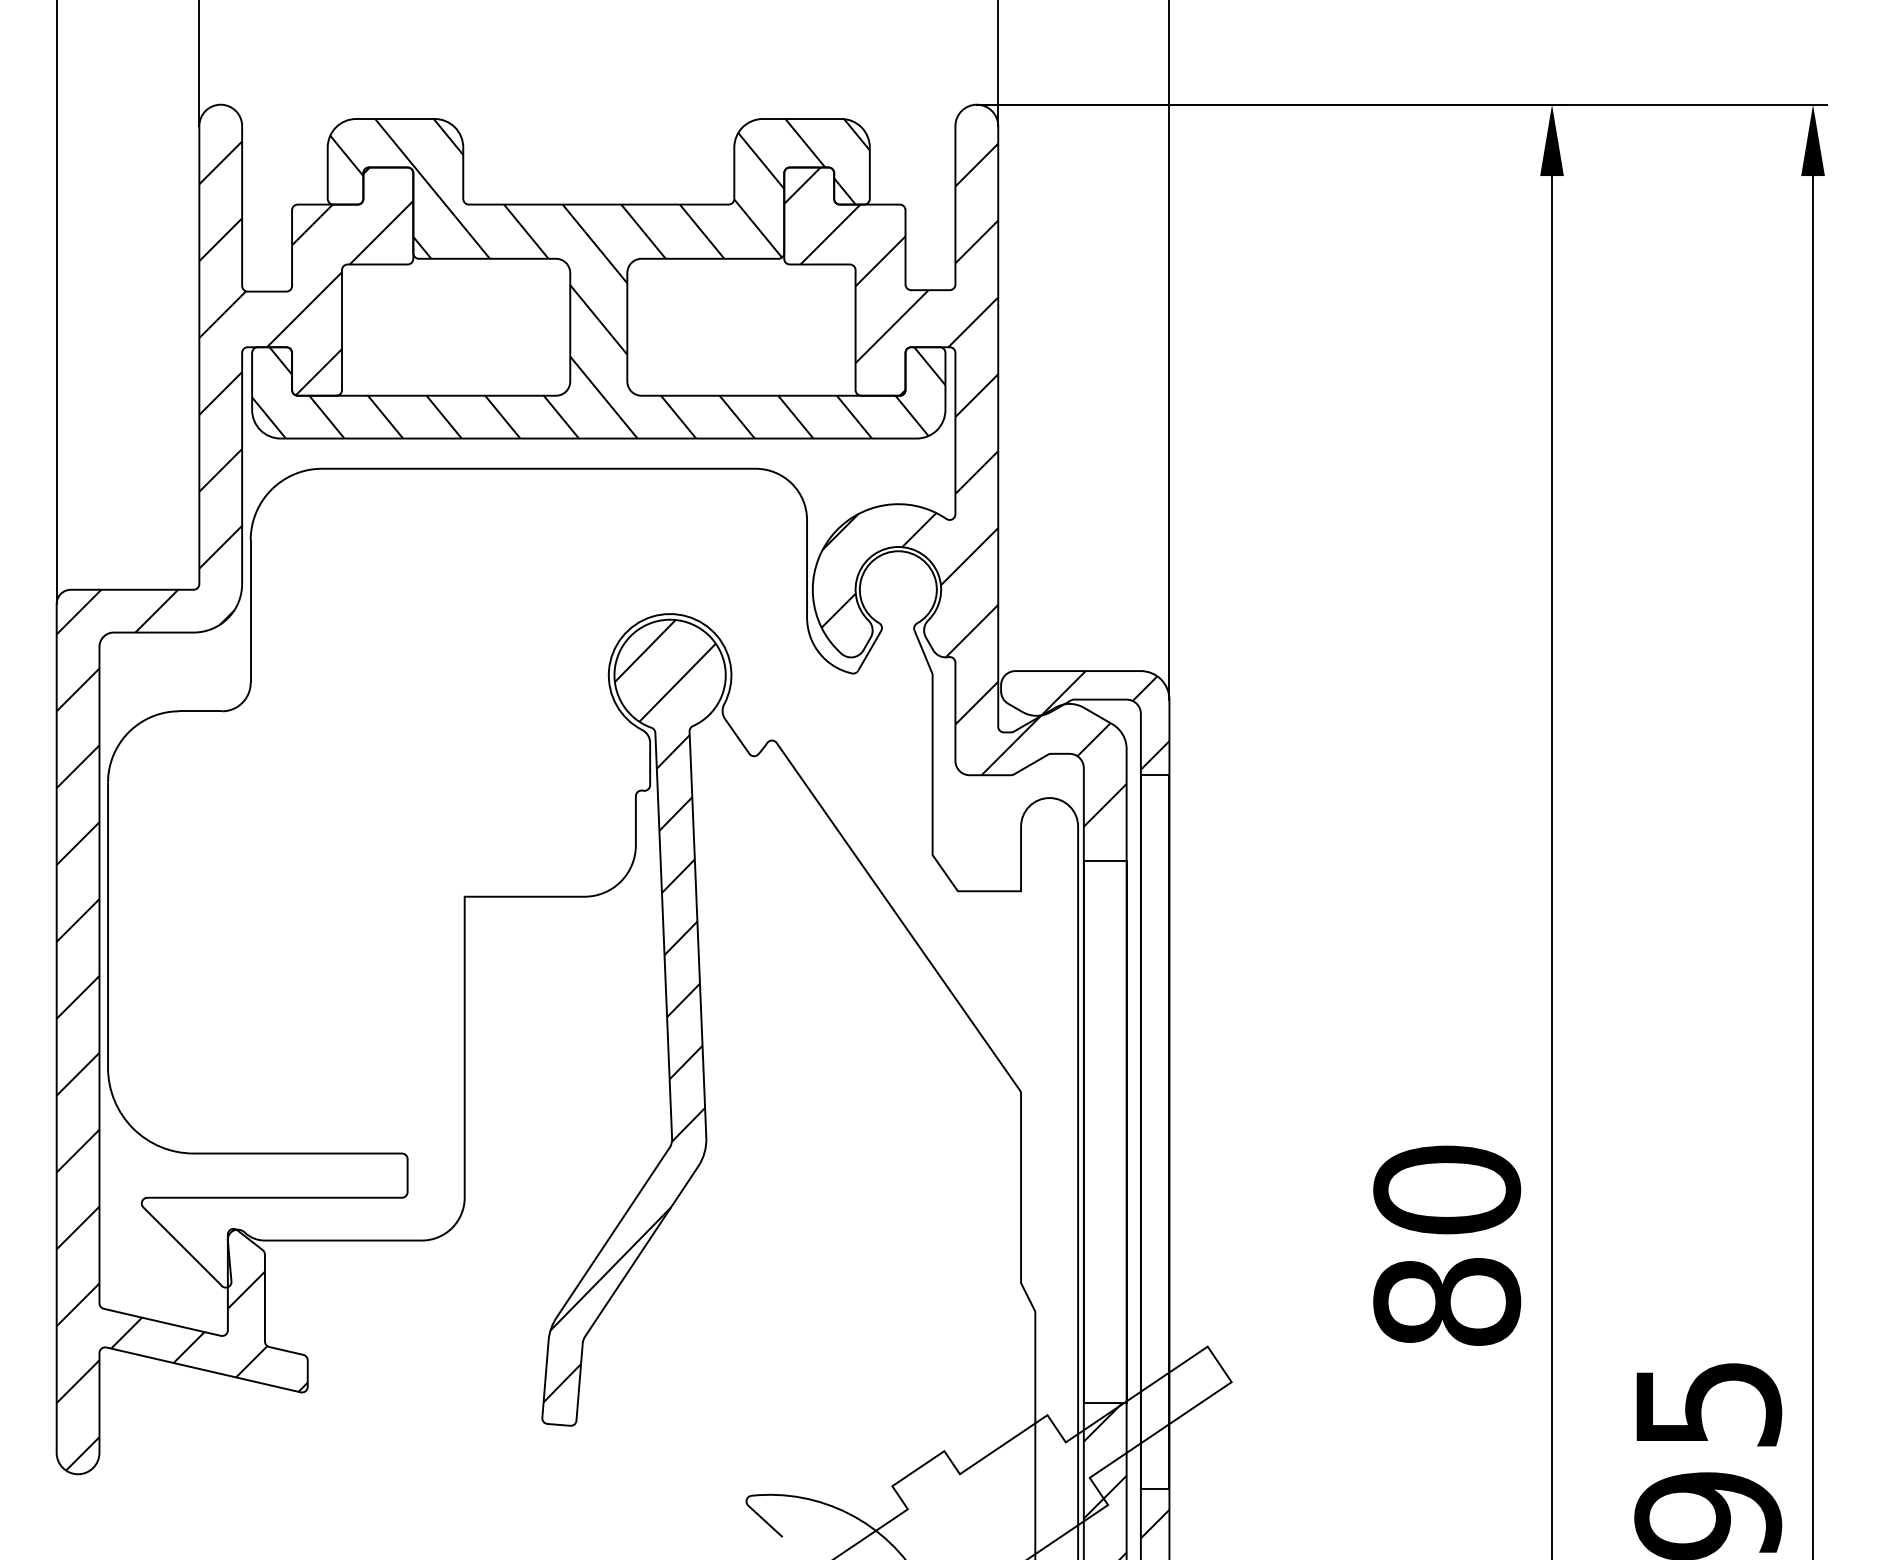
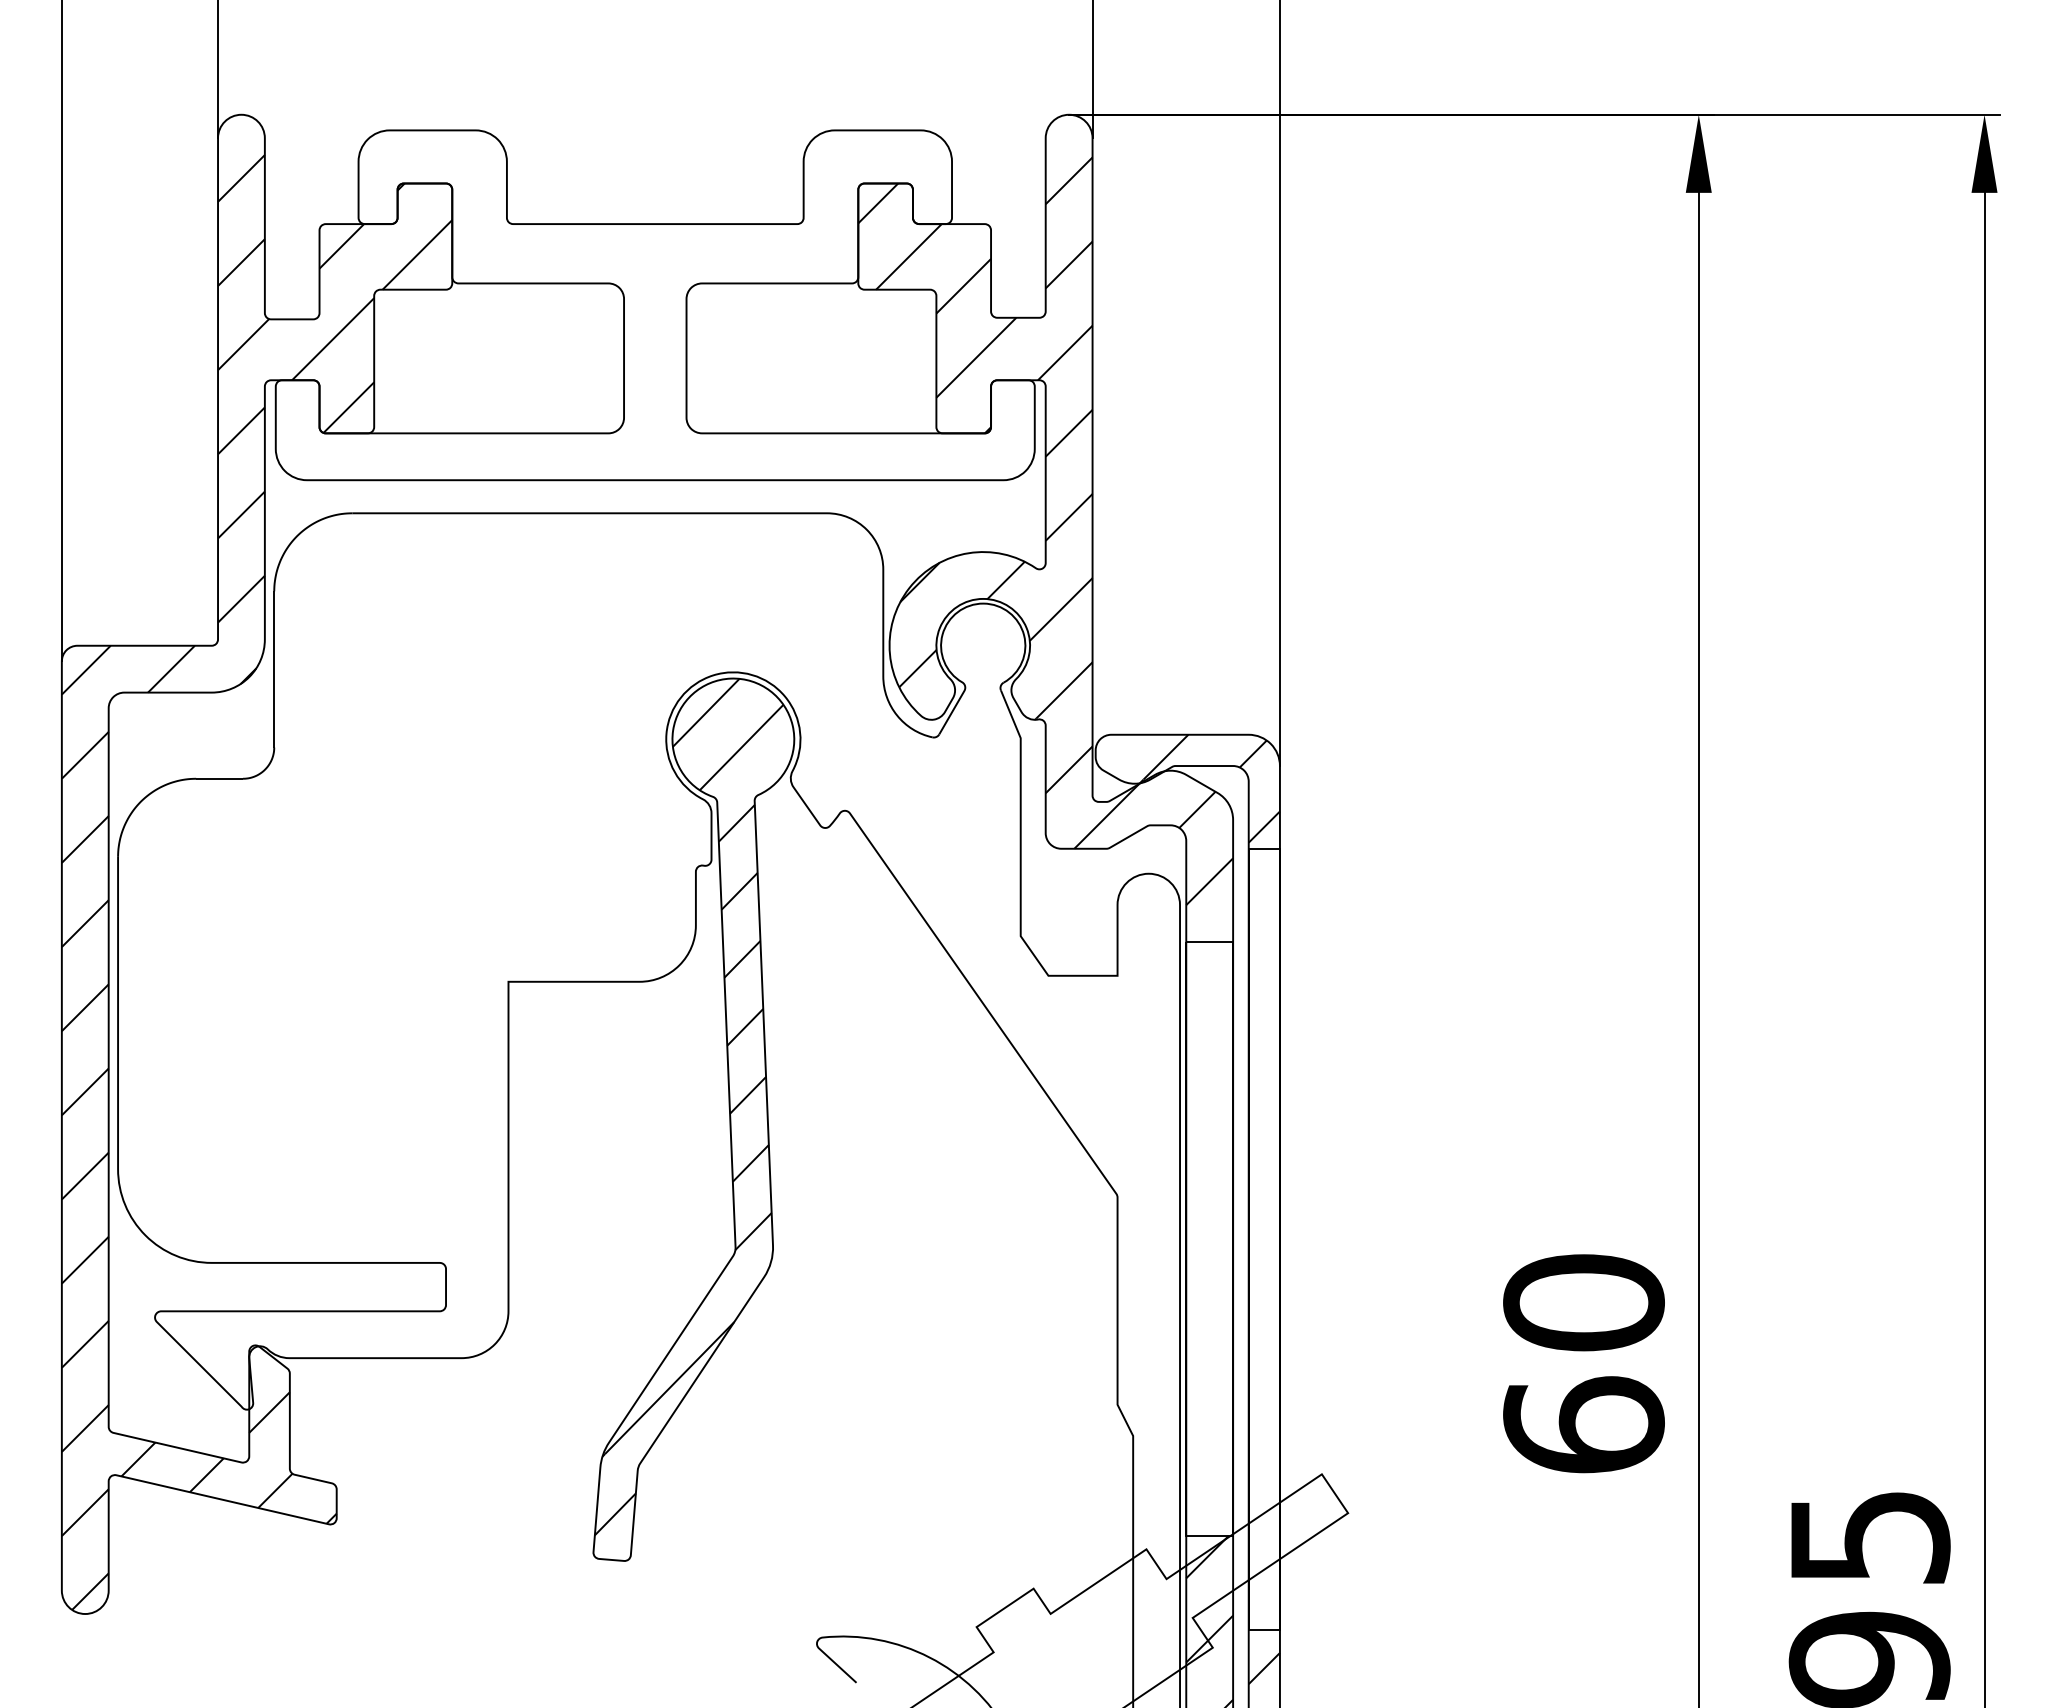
hatch: (598, 278) -> (654, 305), removed
text: (1446, 1301) -> (1583, 1424), 80 -> 60

